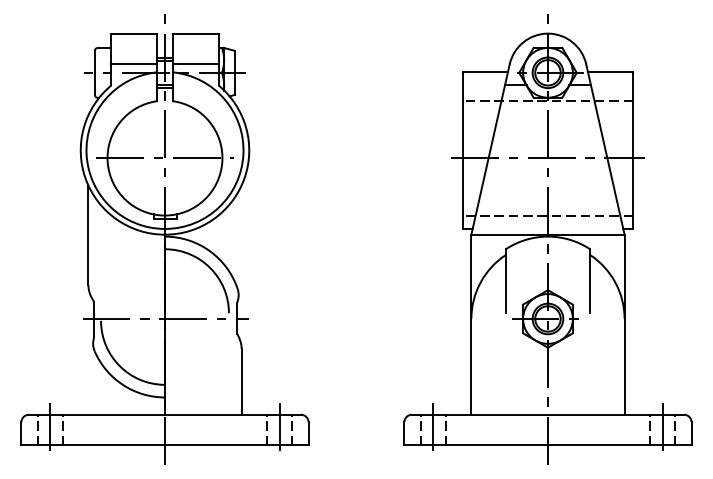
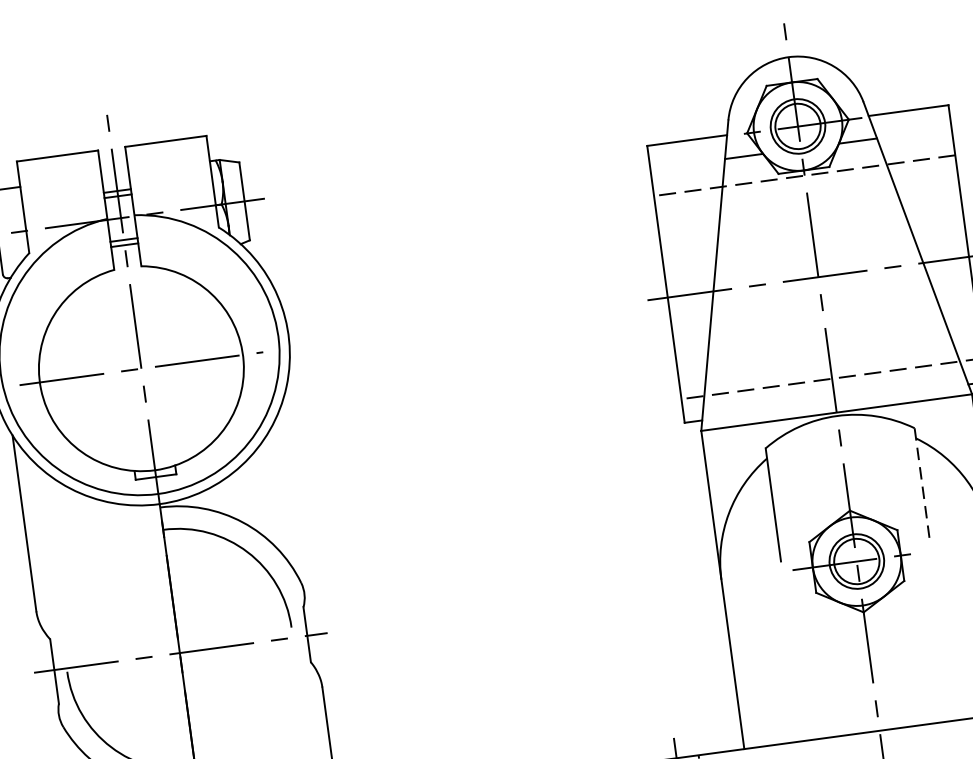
line: (134, 64) -> (65, 210), removed
line: (195, 64) -> (172, 195), removed
line: (590, 281) -> (923, 485), solid -> dashed

